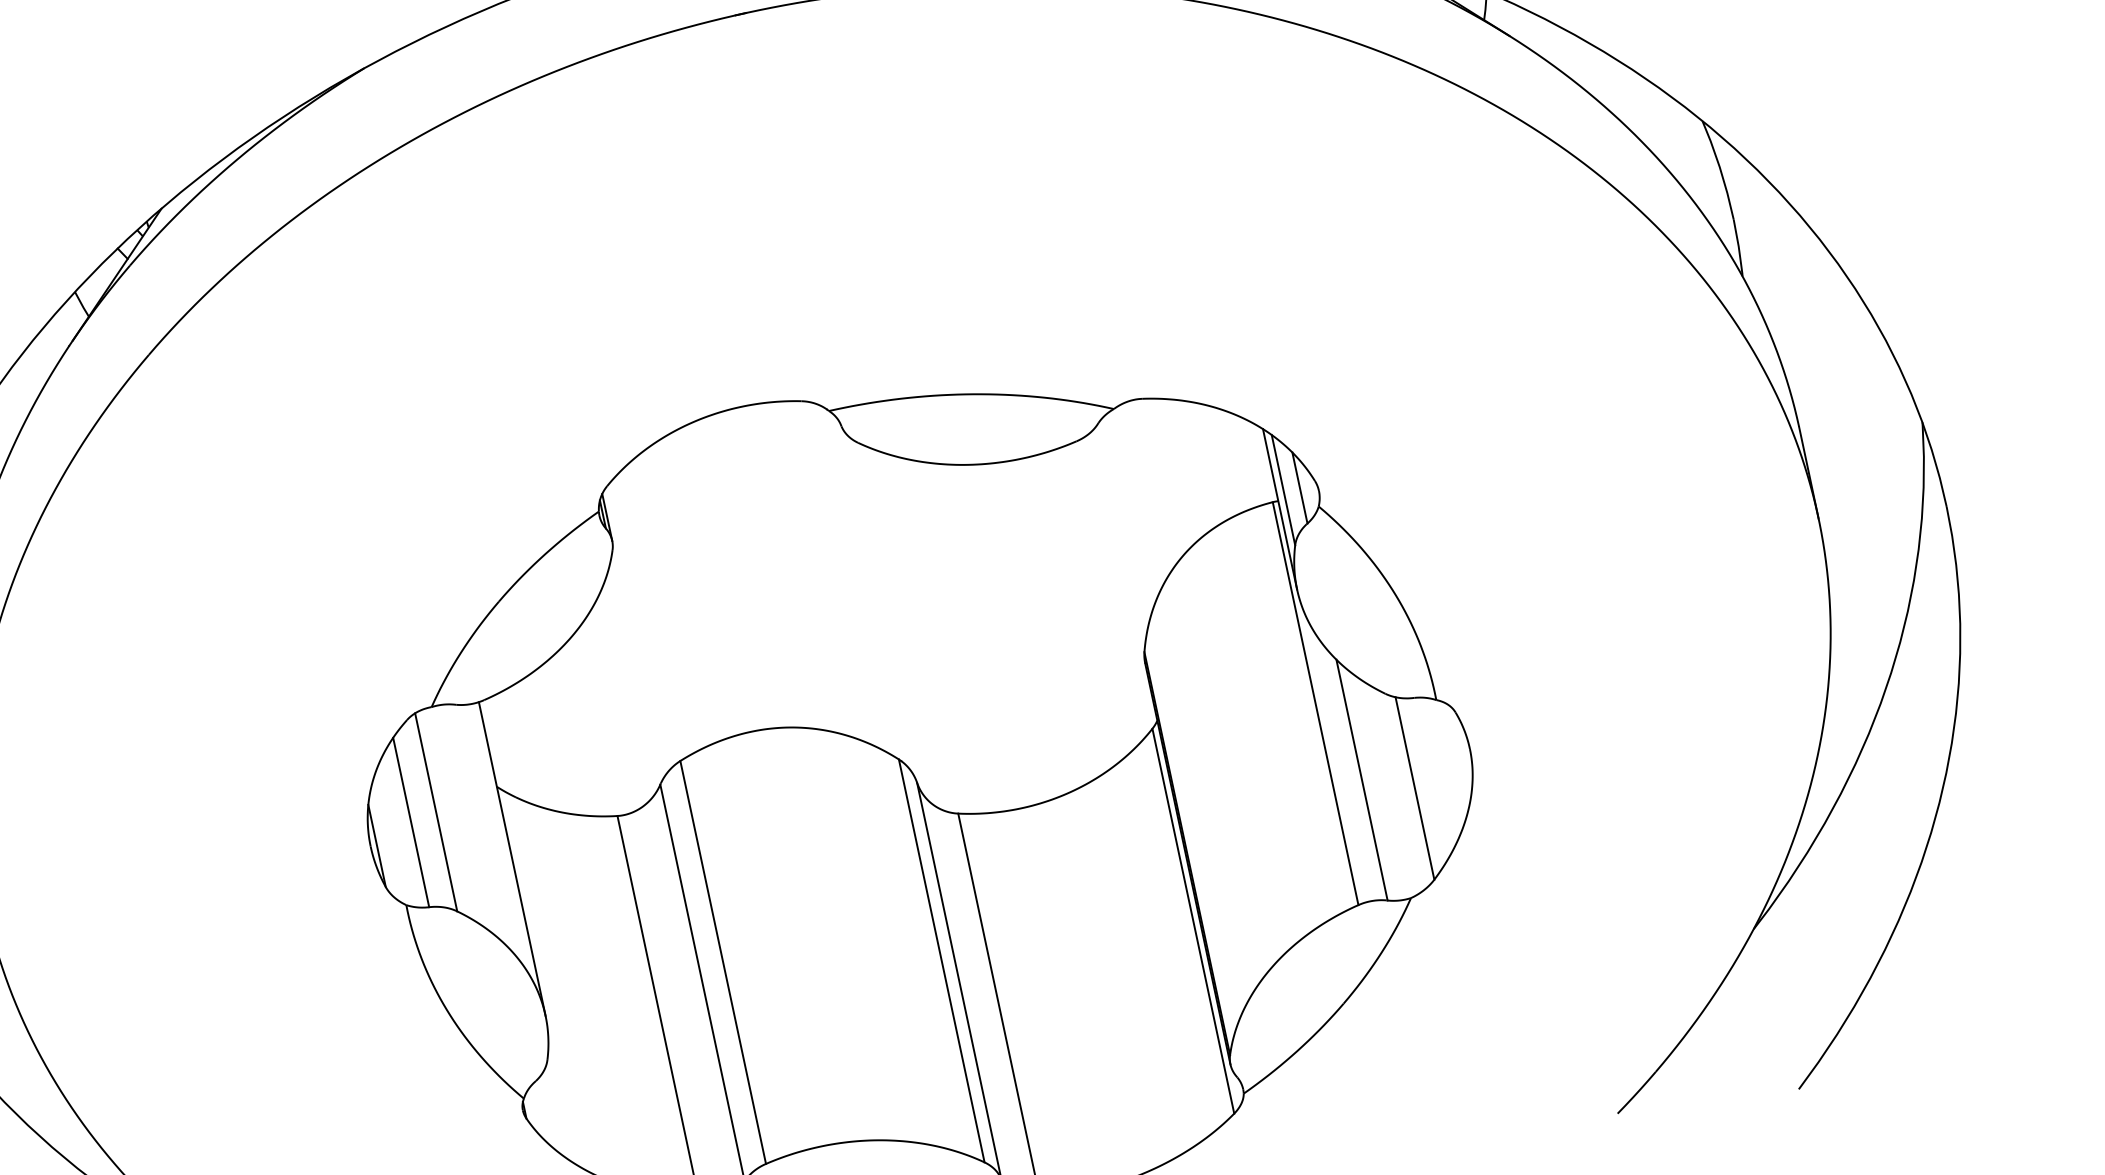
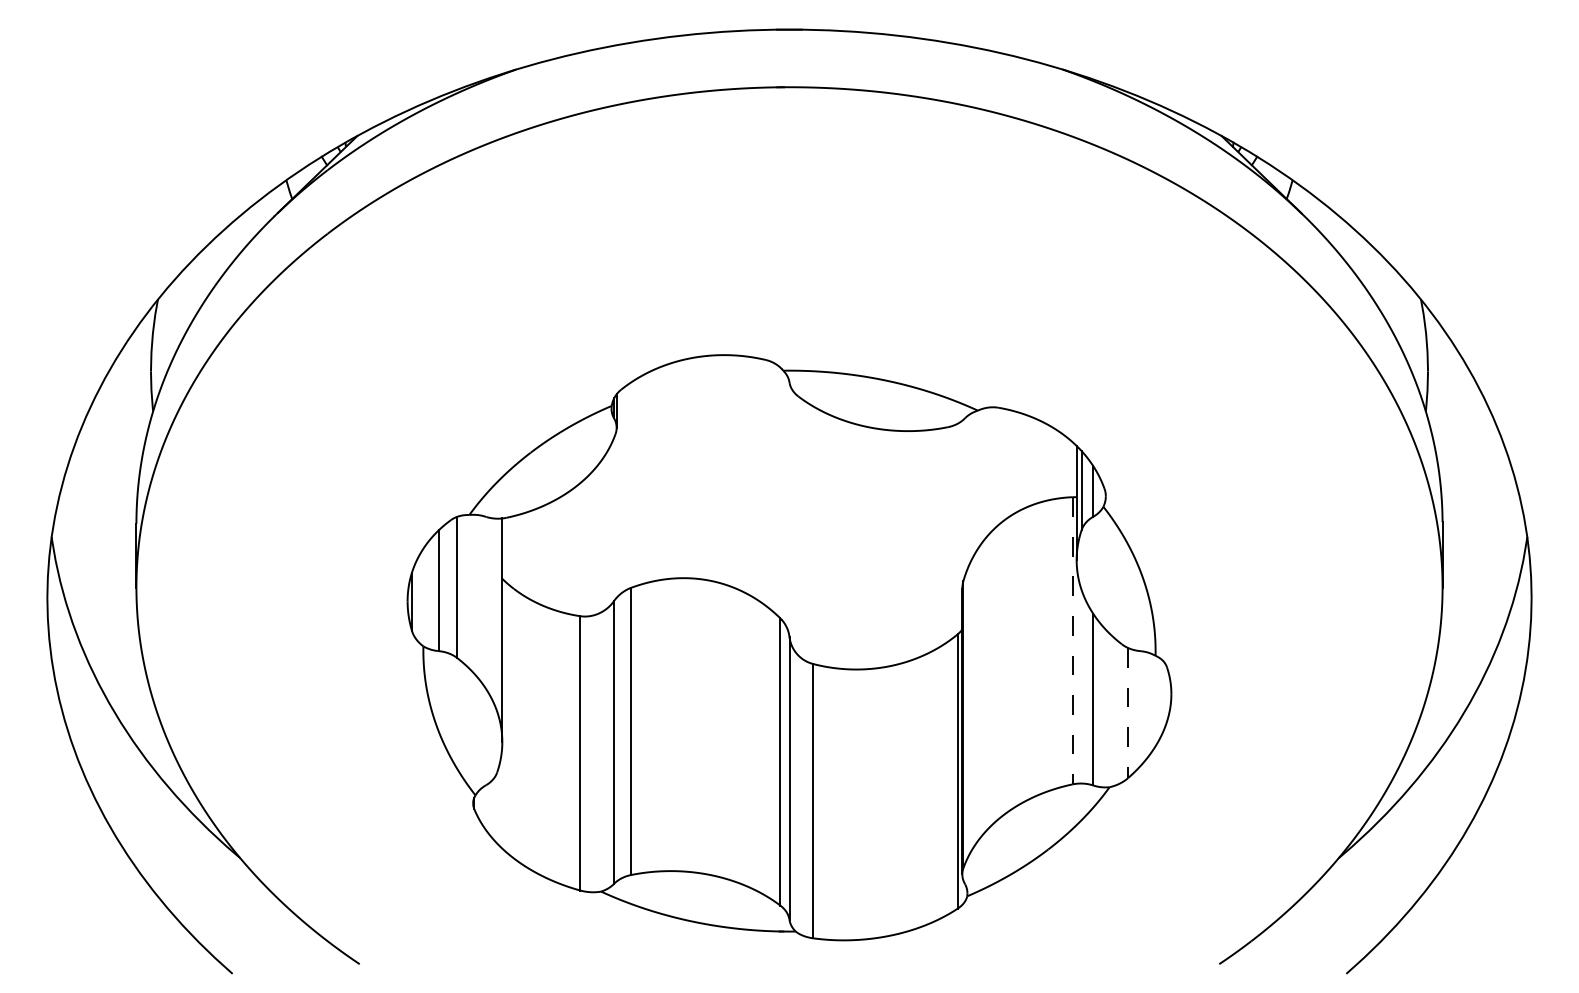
line: (1315, 703) -> (1072, 640), solid -> dashed
line: (1415, 789) -> (1128, 713), solid -> dashed

